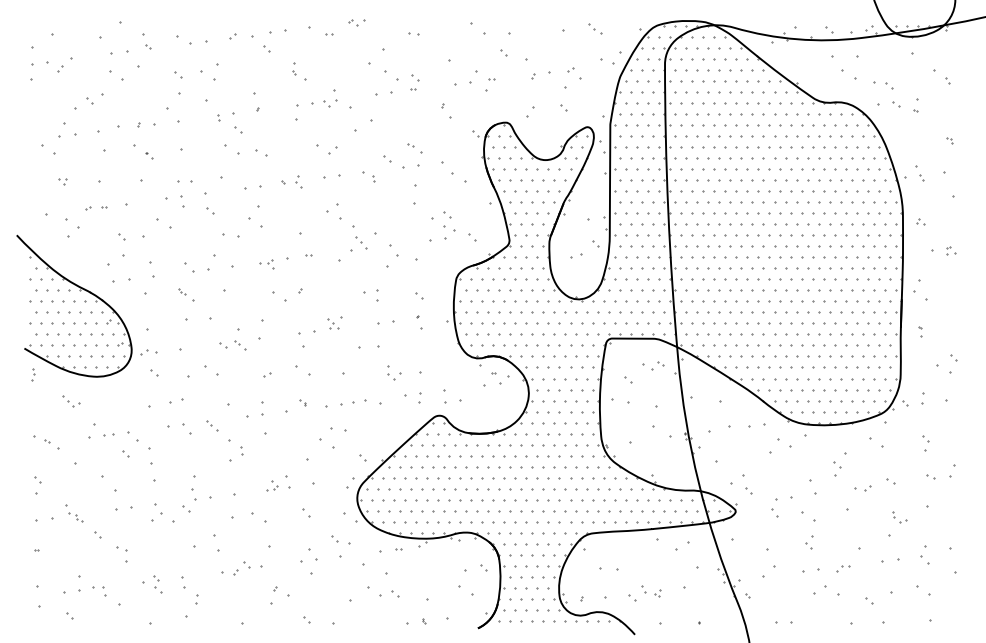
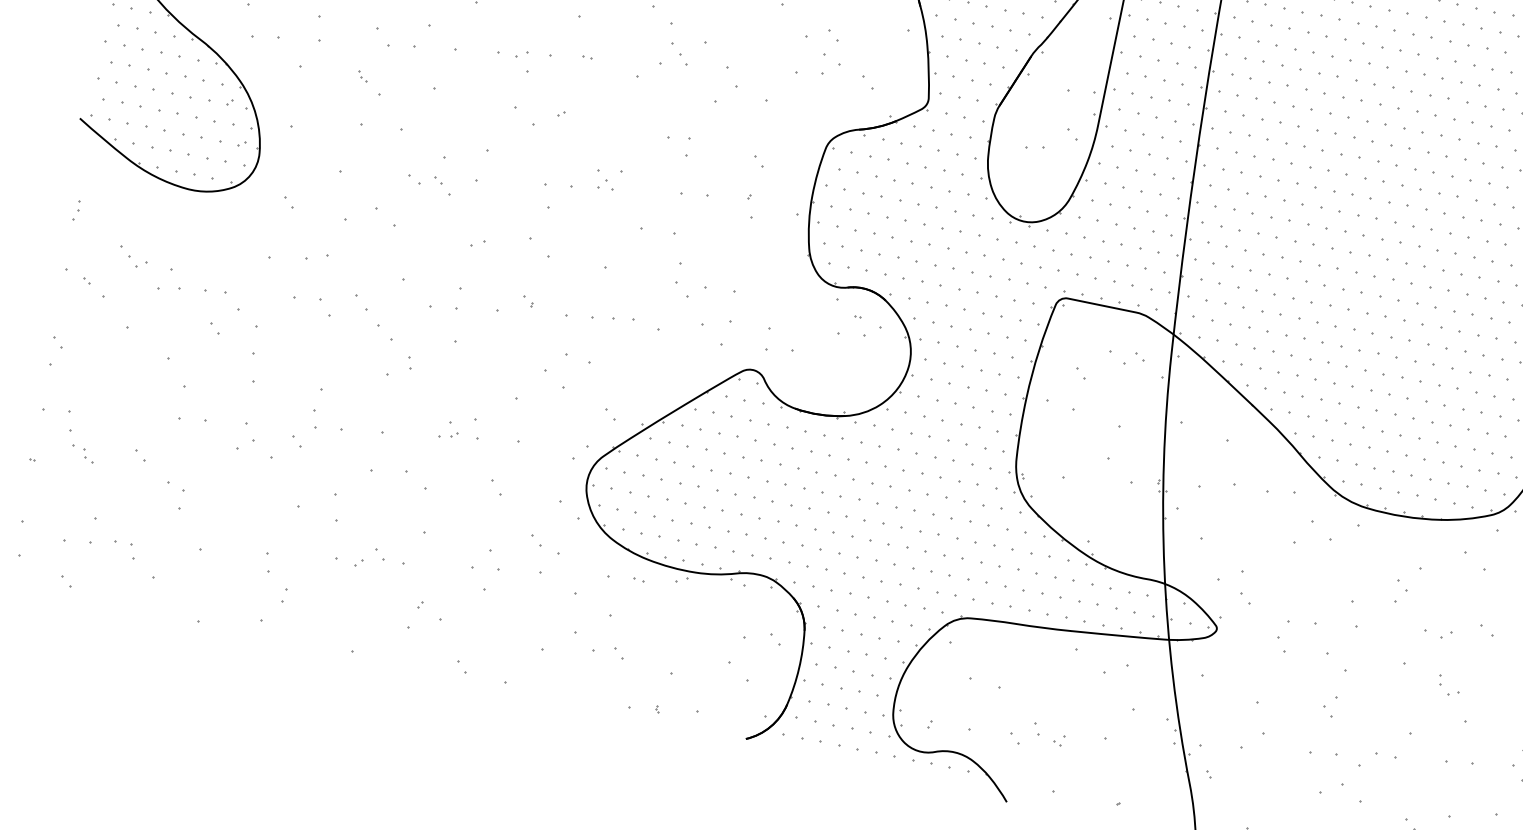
part: (266, 264) -> (513, 58), size x1.4
part: (148, 352) -> (286, 166), removed
part: (394, 372) -> (691, 282), size x1.4
part: (33, 374) -> (77, 210), moved
part: (419, 397) -> (725, 332), size x1.6
part: (71, 401) -> (133, 258), moved
part: (212, 425) -> (369, 310), size x1.6
part: (108, 434) -> (191, 290), size x1.6
part: (74, 513) -> (82, 446), moved
part: (899, 517) -> (1448, 686), moved
part: (843, 568) -> (1378, 761), size x1.6
part: (157, 584) -> (223, 558), removed

